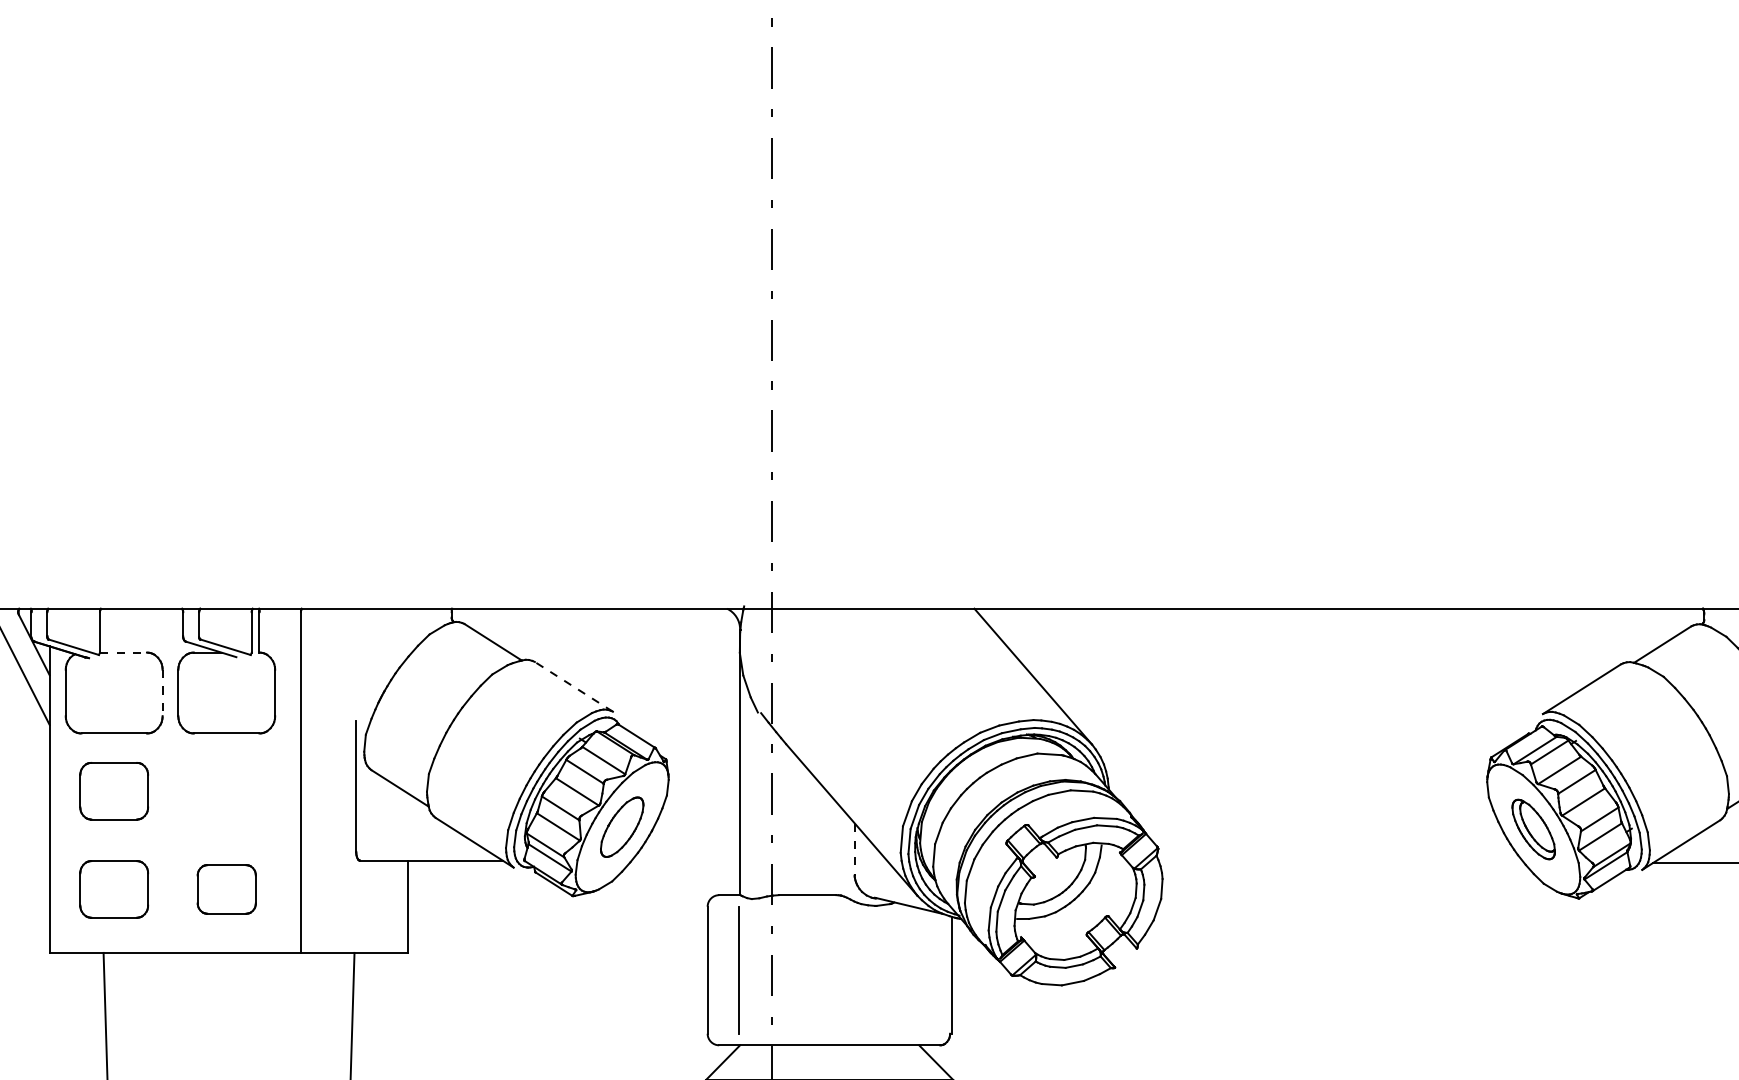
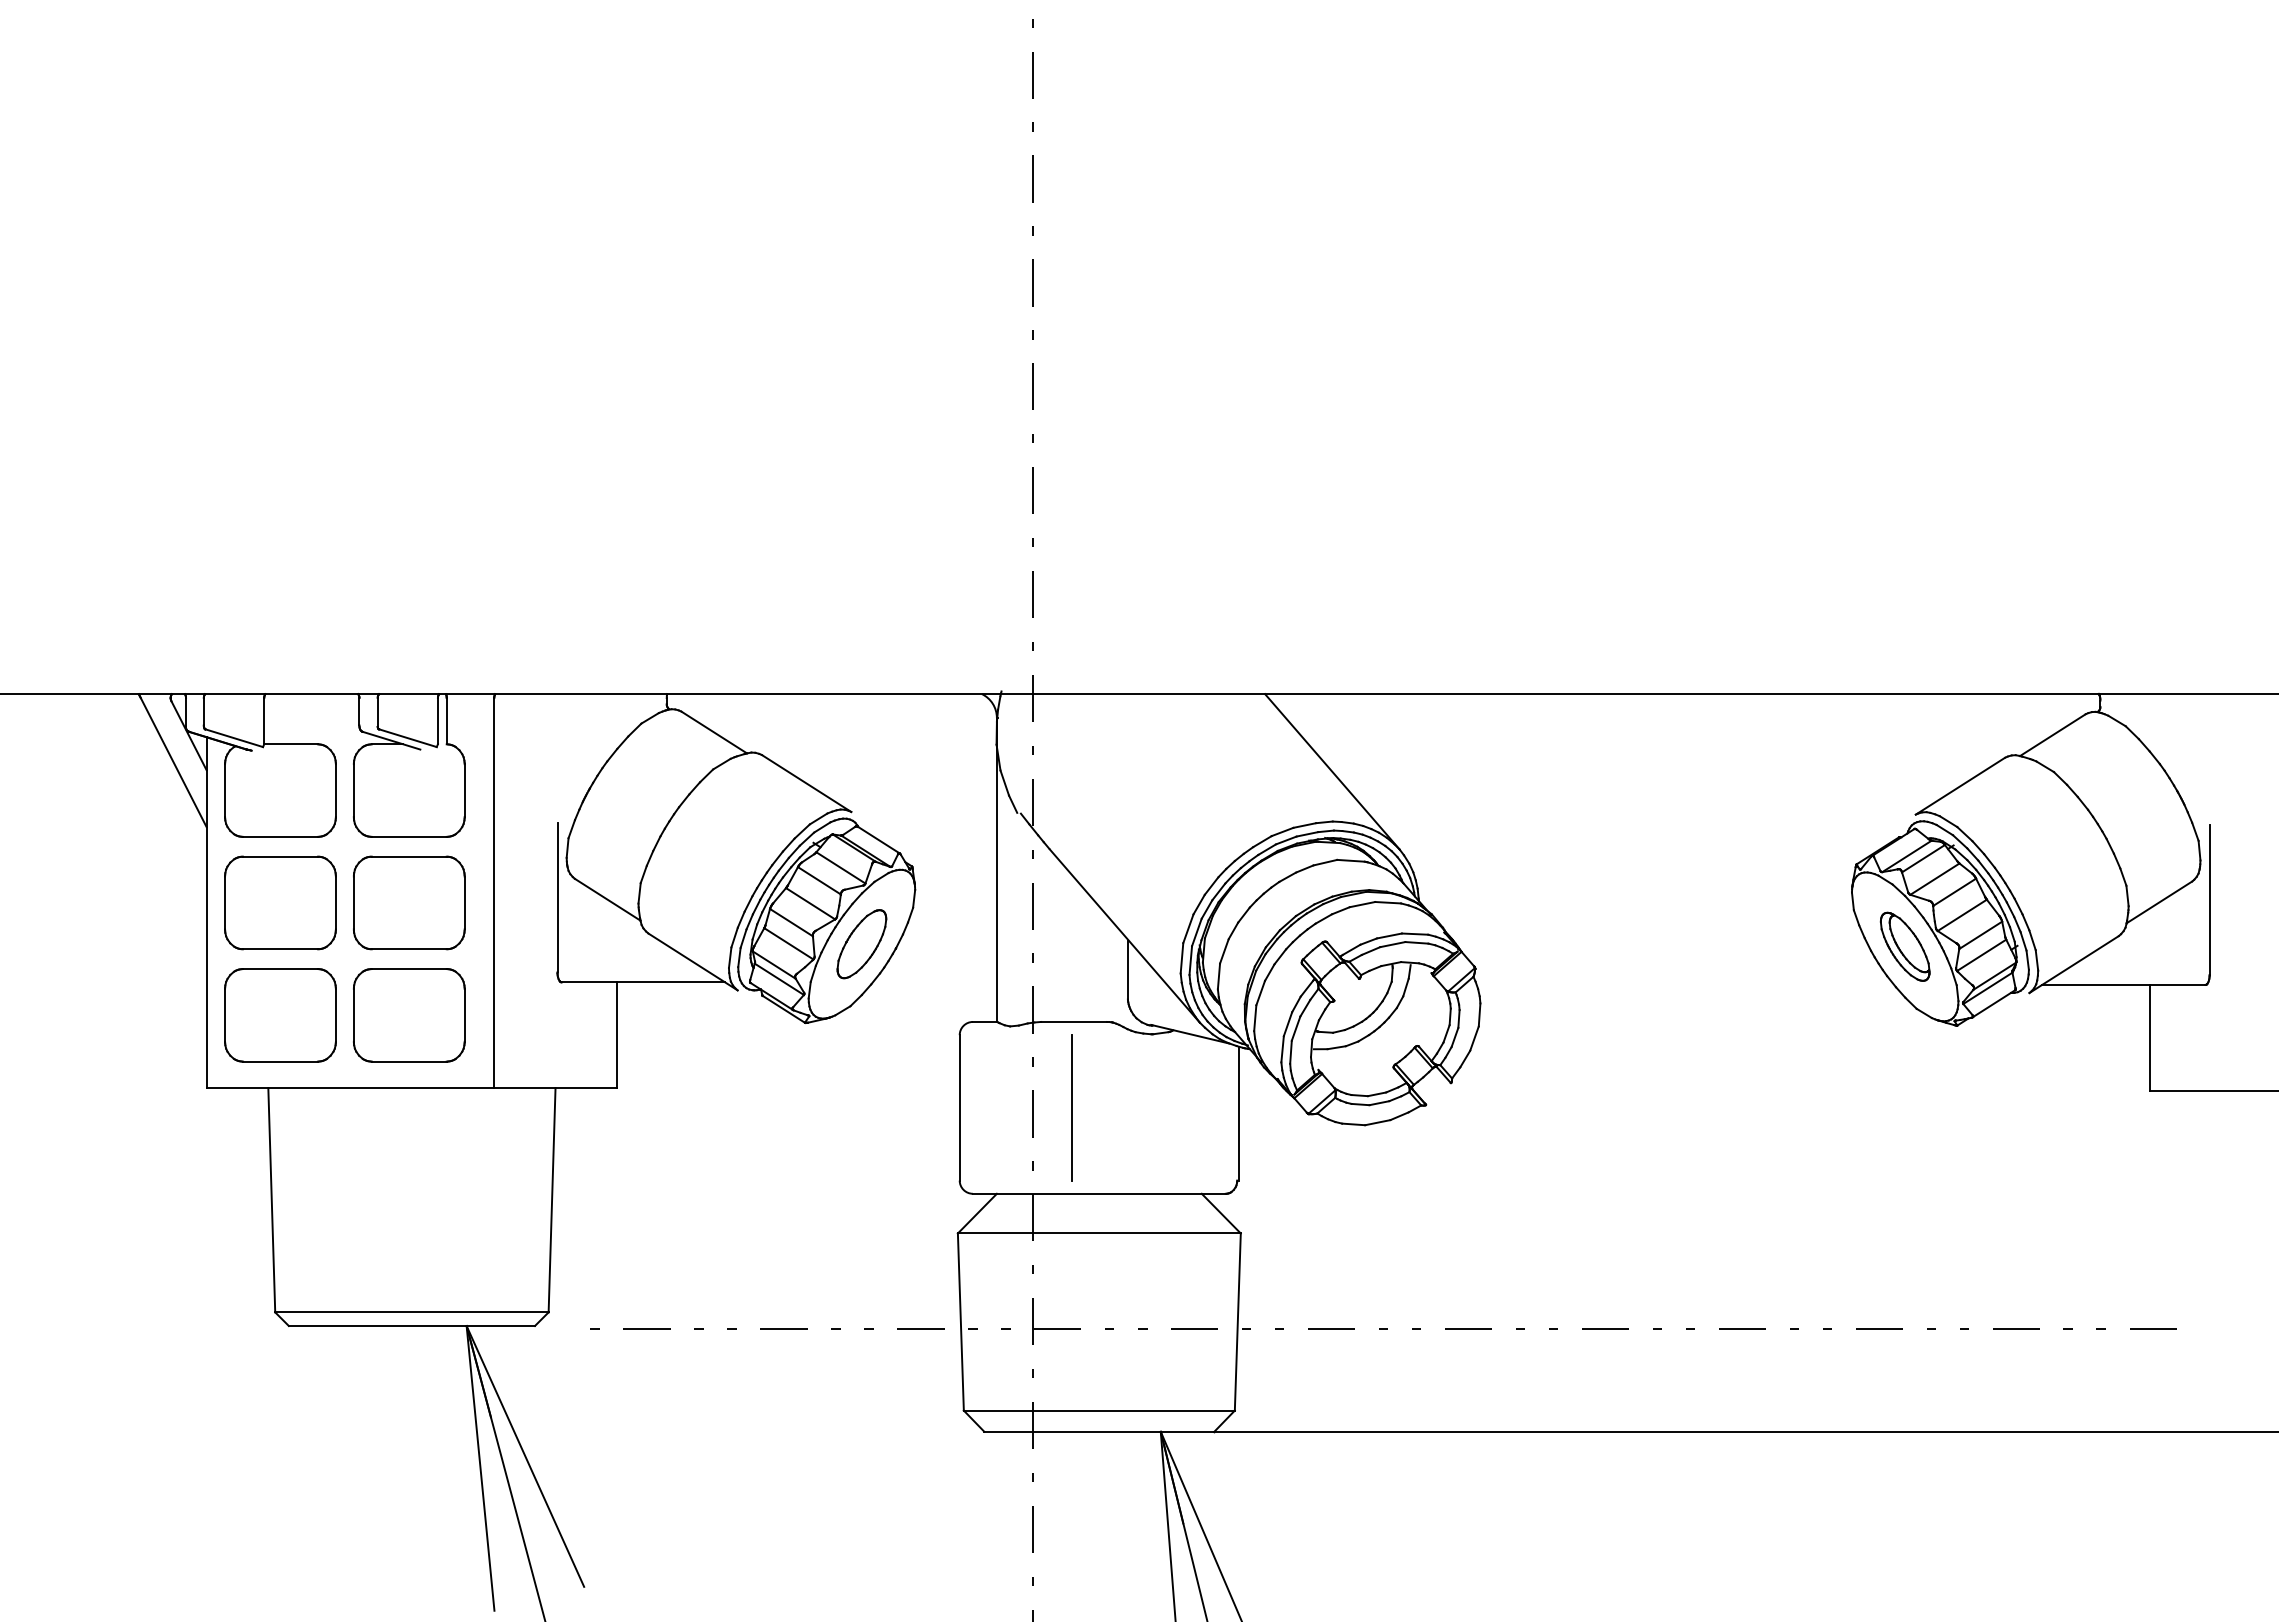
line: (123, 652) -> (291, 744), dashed -> solid
line: (573, 686) -> (806, 783), dashed -> solid
line: (162, 693) -> (335, 791), dashed -> solid
part: (114, 790) -> (280, 902), size x1.43
part: (226, 790) -> (409, 902), added
line: (854, 850) -> (1127, 970), dashed -> solid
part: (114, 889) -> (280, 1015), size x1.43
part: (226, 889) -> (409, 1015), size x1.67
line: (738, 969) -> (1071, 1107), moved

